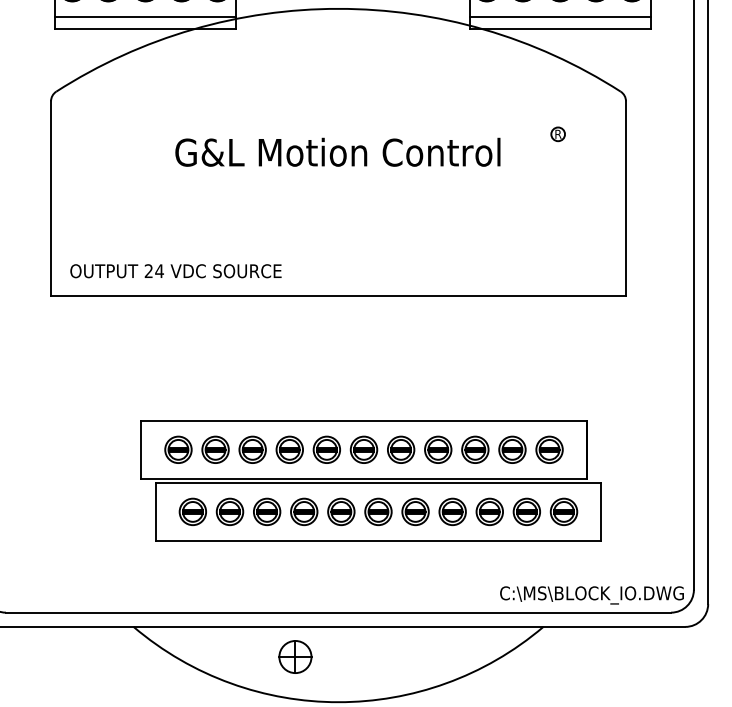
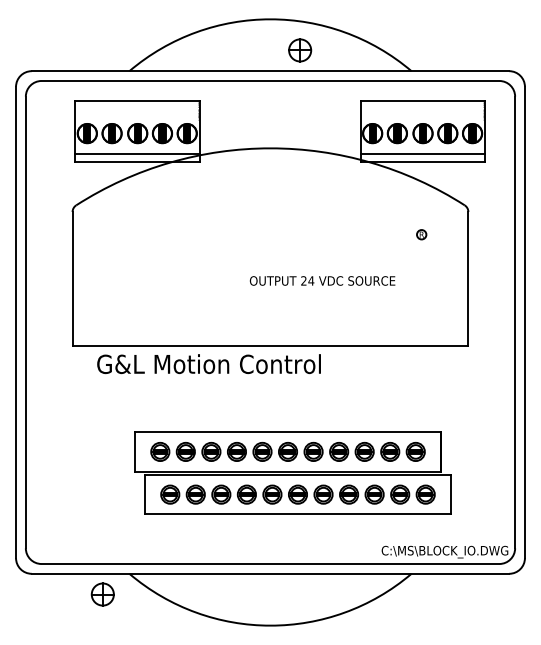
text: (337, 151) -> (208, 363), moved
text: (175, 270) -> (322, 280), moved
part: (294, 656) -> (102, 594), moved

